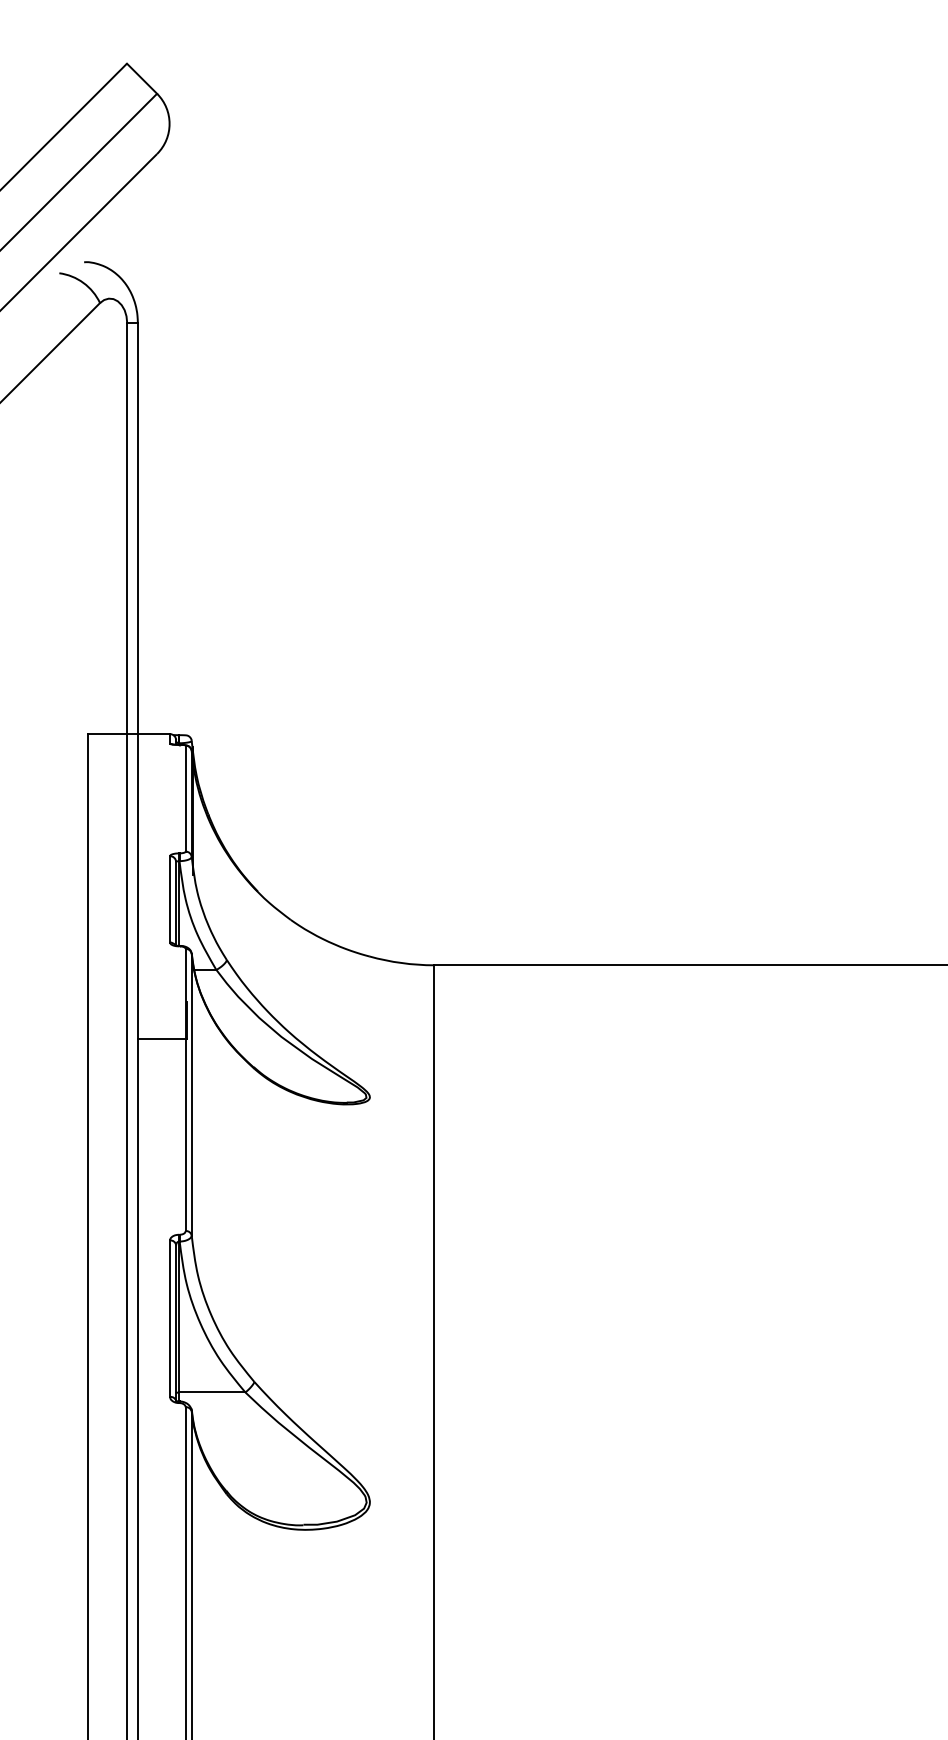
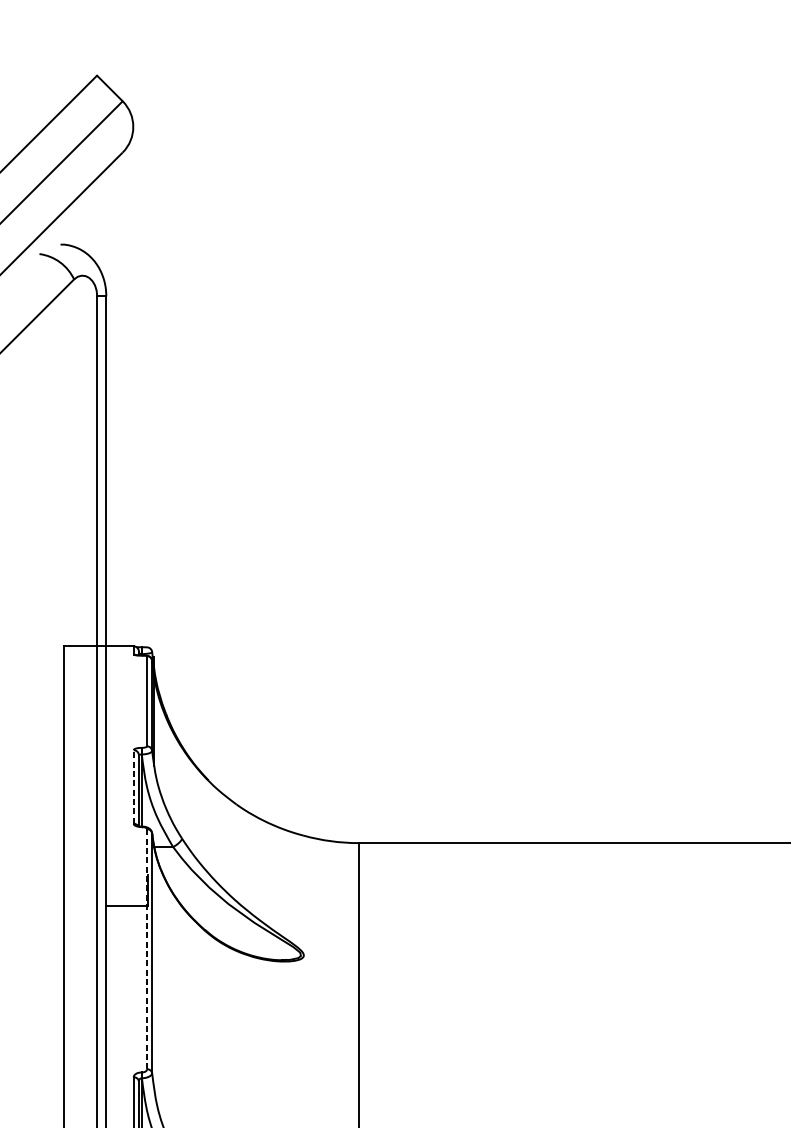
line: (170, 898) -> (134, 786), solid -> dashed
line: (185, 1089) -> (146, 948), solid -> dashed

